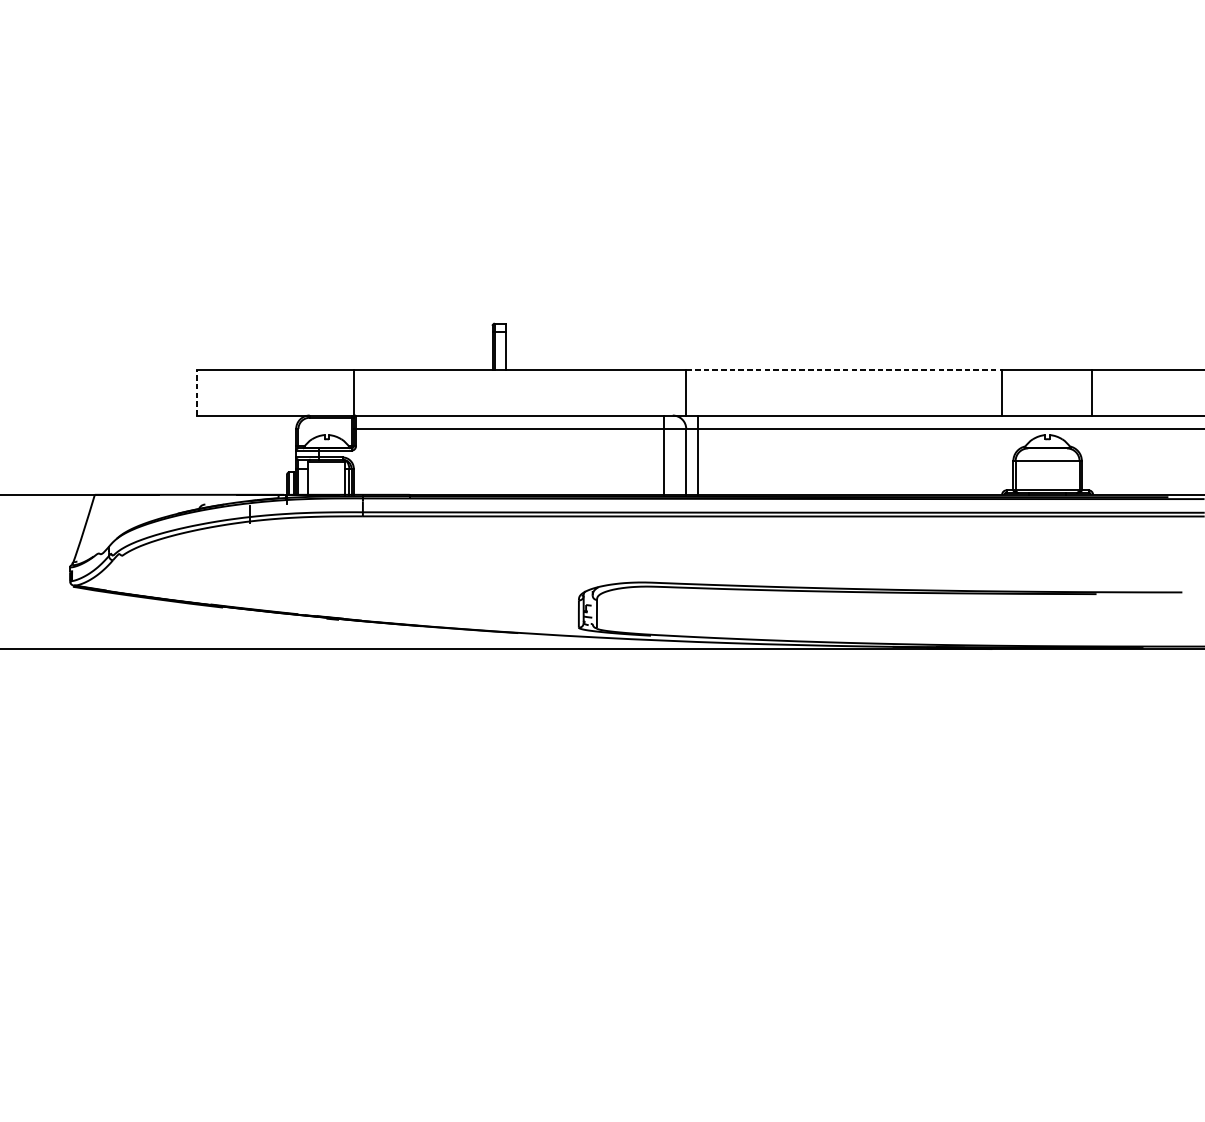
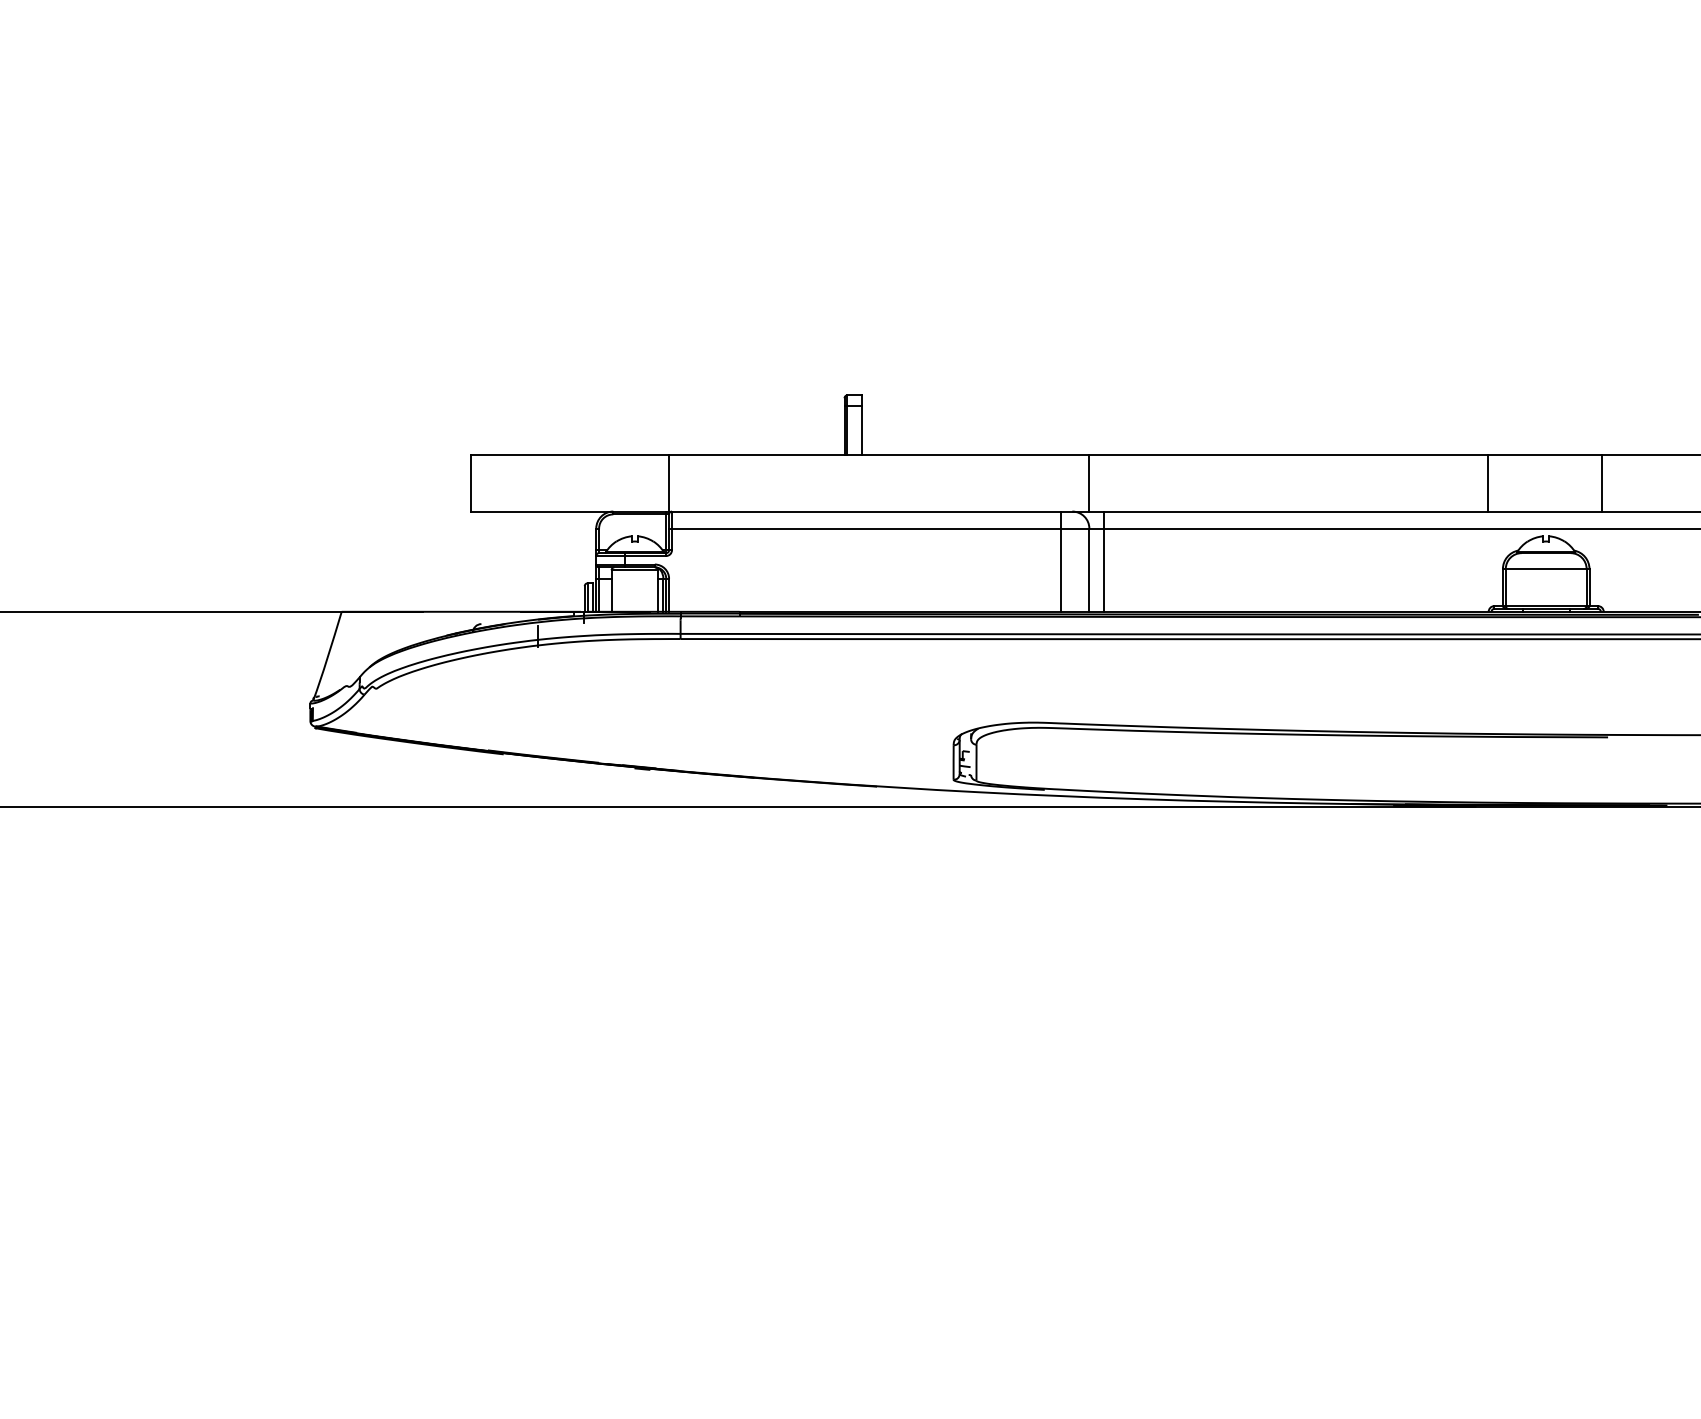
line: (844, 370) -> (1289, 454), dashed -> solid
line: (196, 392) -> (470, 482), dashed -> solid

